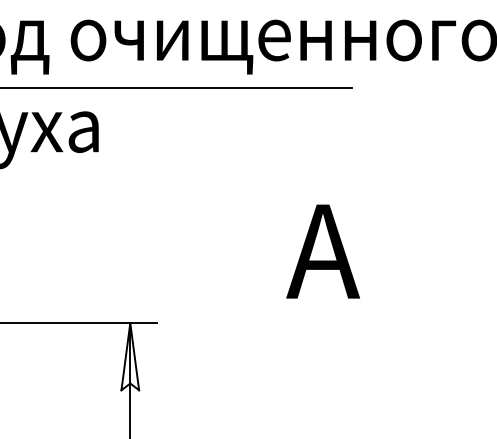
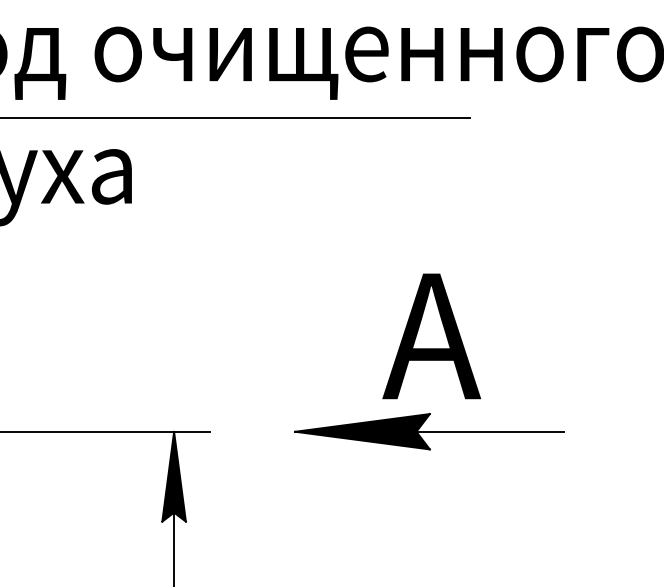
part: (321, 322) -> (429, 431), added
fill: (129, 356) -> (173, 476), added

